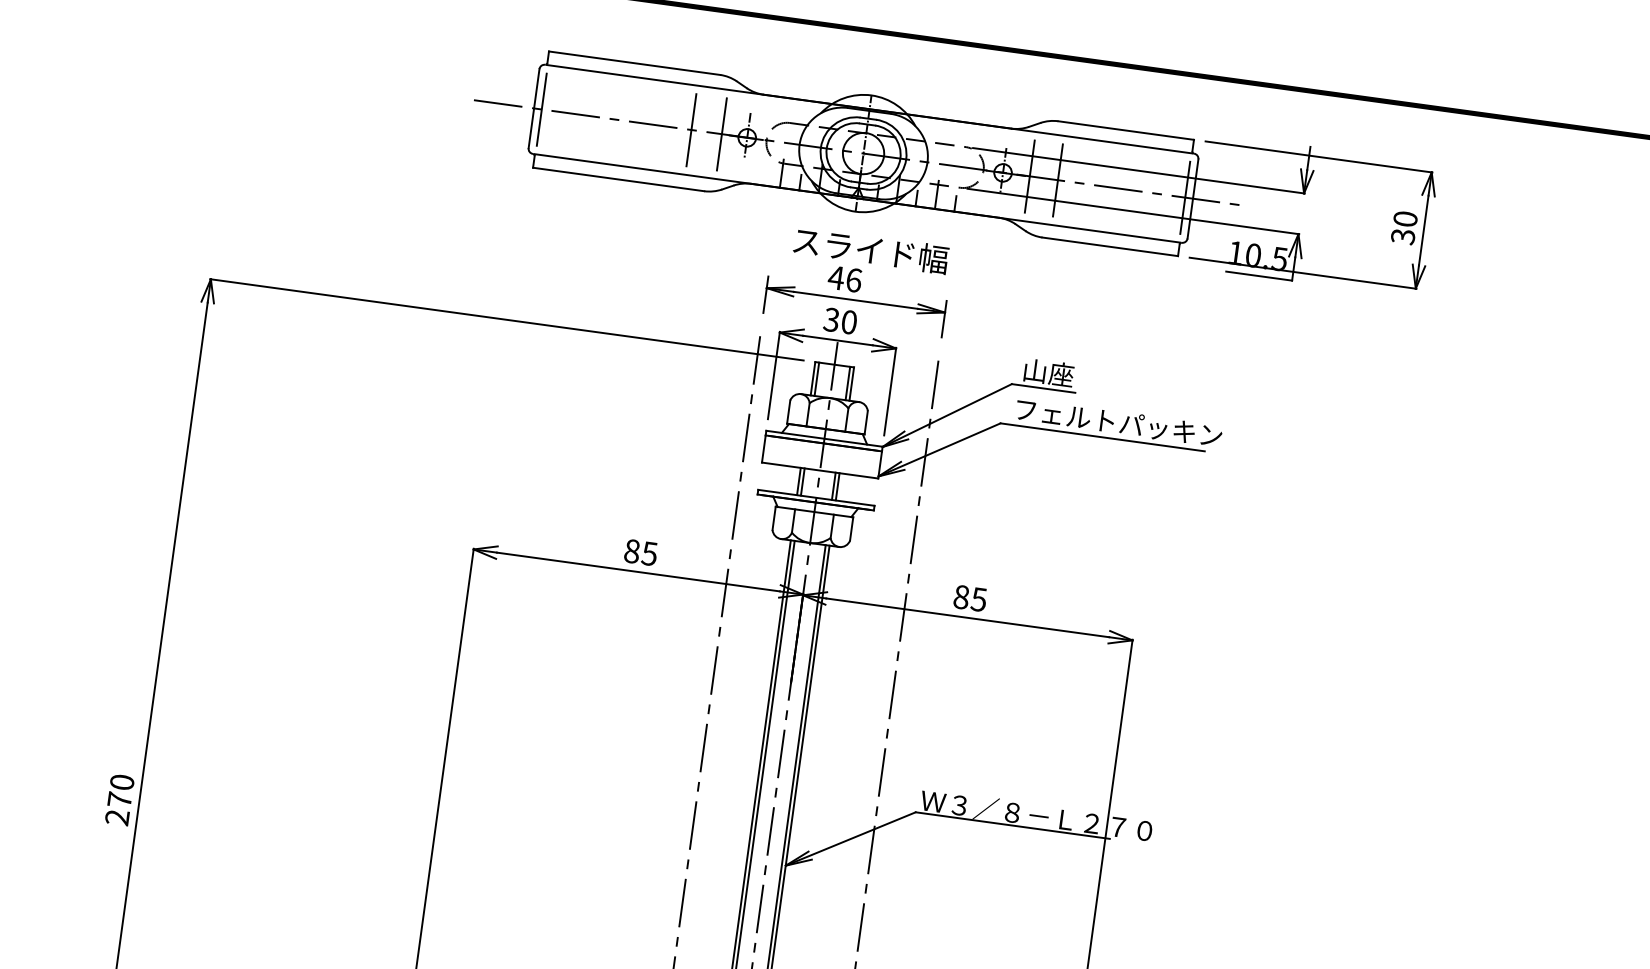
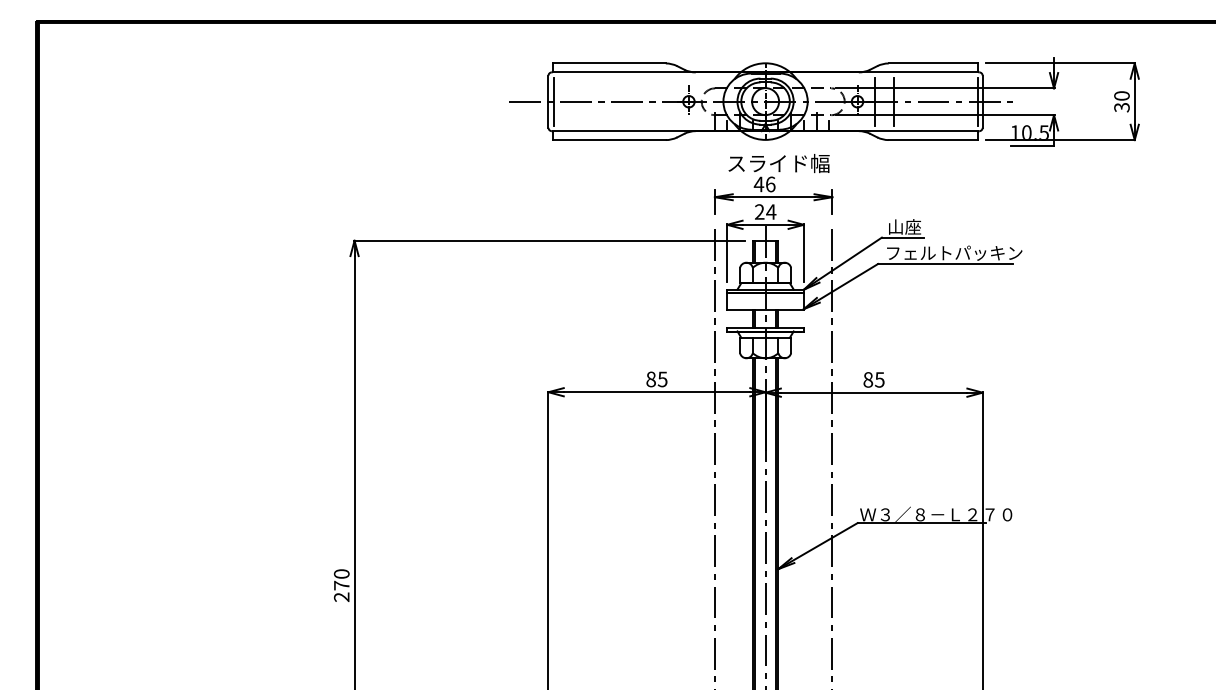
line: (691, 129) -> (652, 101), removed
line: (722, 134) -> (672, 101), removed
text: (840, 320) -> (765, 211), 30 -> 24

